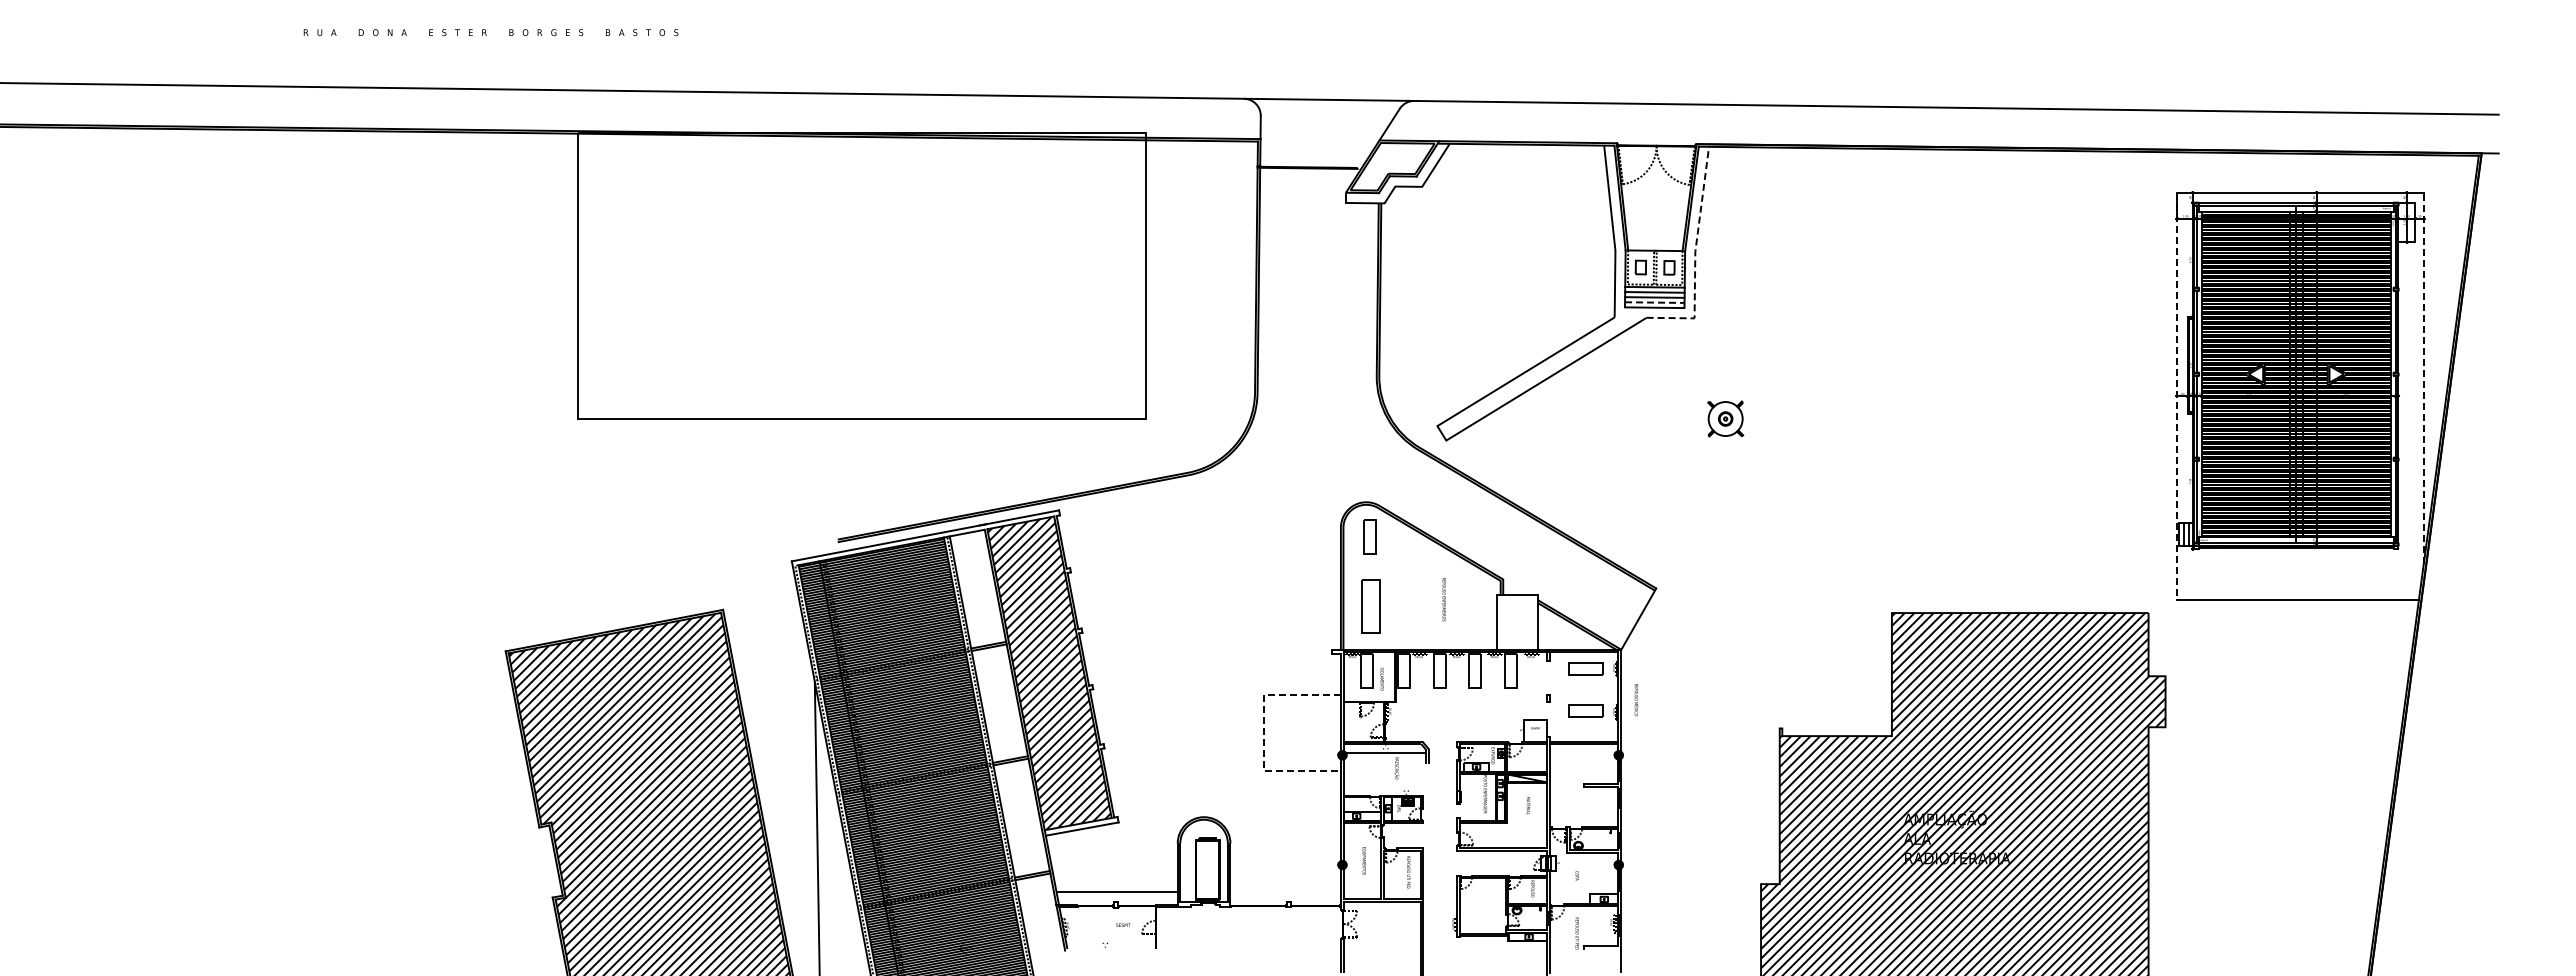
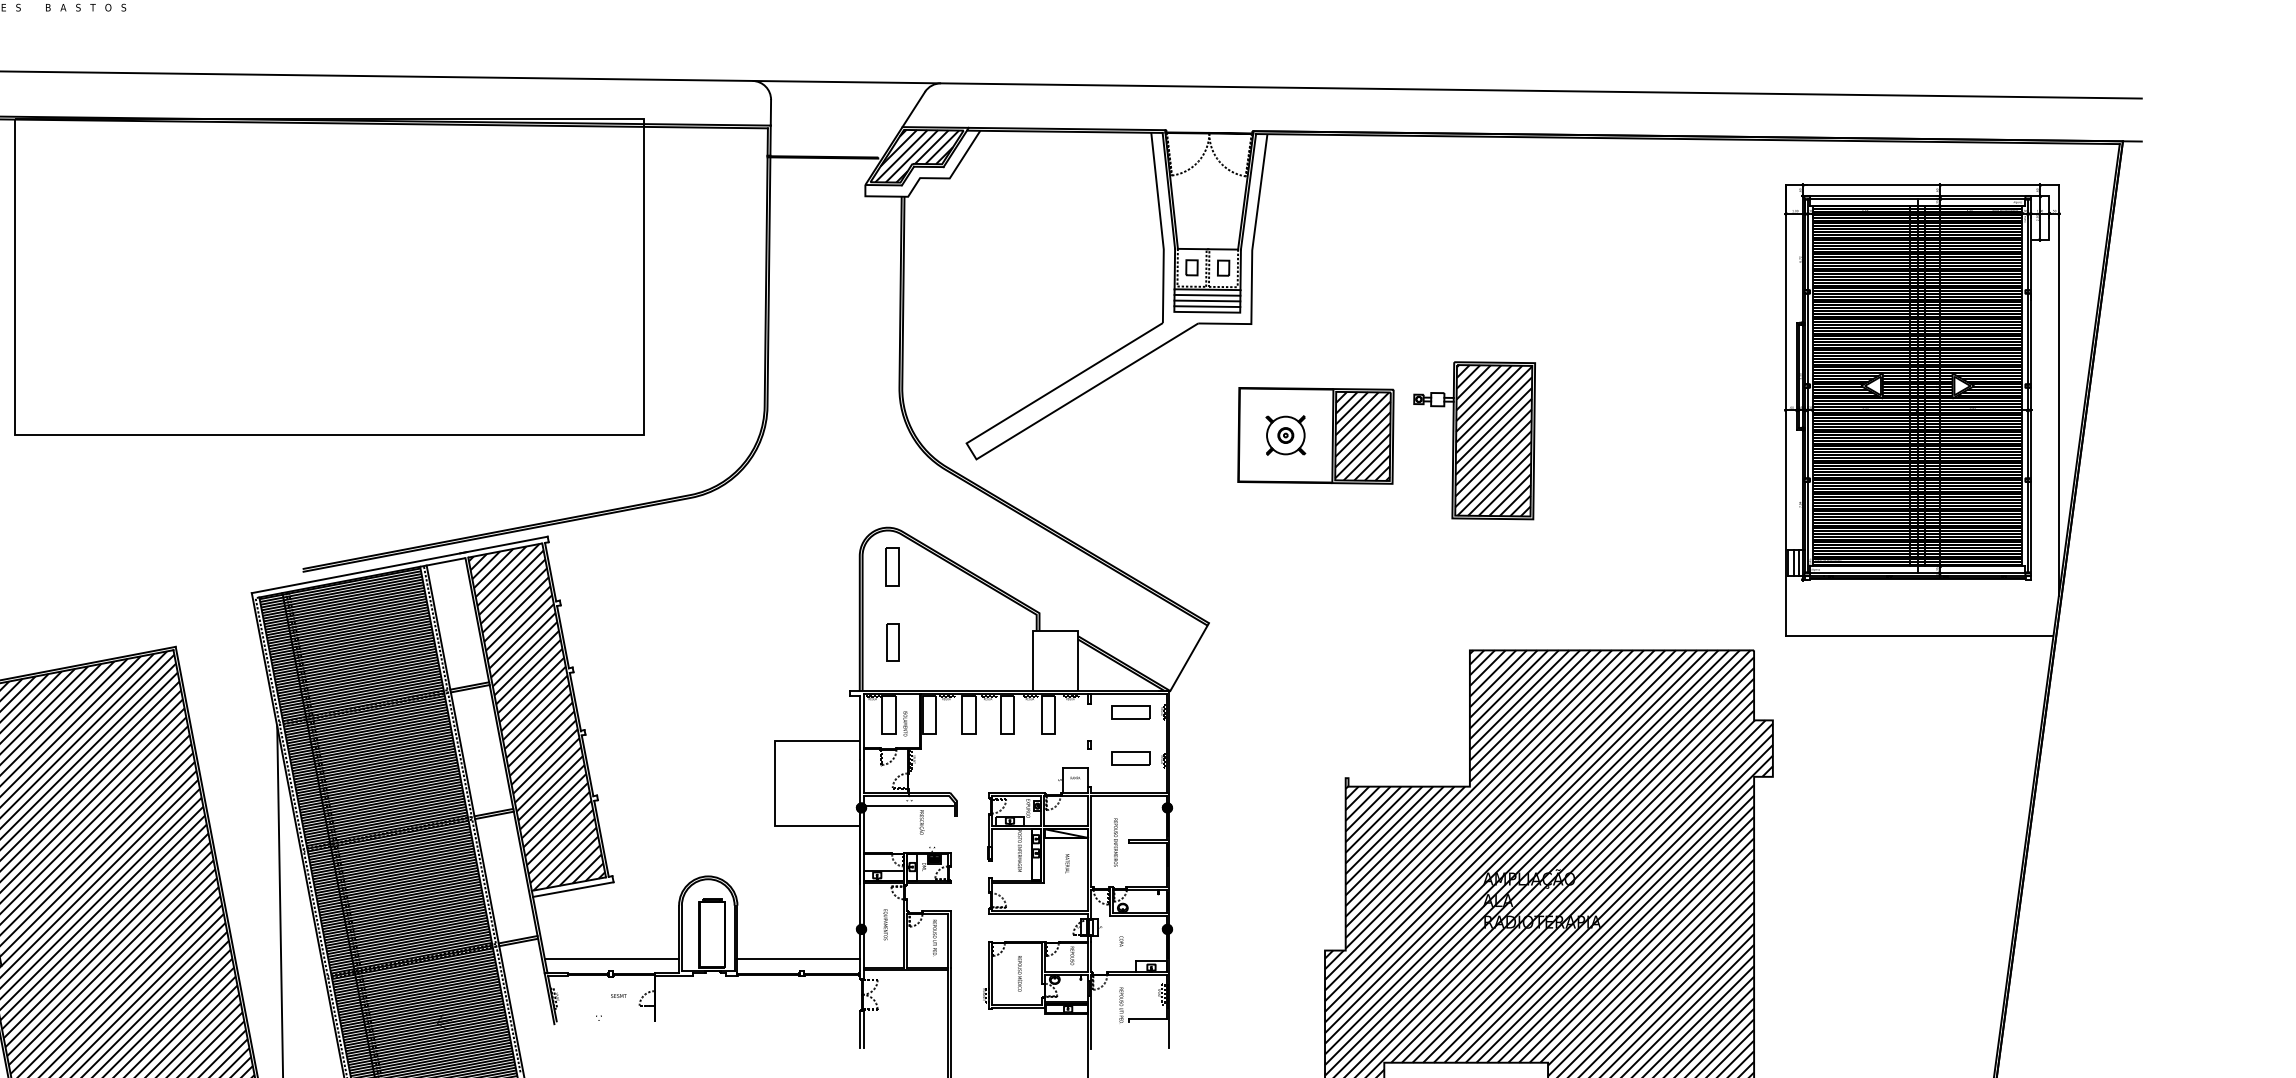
hatch: (1392, 166) -> (916, 155), added
line: (1695, 255) -> (1252, 254), dashed -> solid
line: (1654, 302) -> (1207, 306), dashed -> solid
line: (2423, 378) -> (2058, 390), dashed -> solid
line: (2177, 396) -> (1786, 410), dashed -> solid
part: (1816, 423) -> (1386, 440), added
text: (1443, 599) -> (1115, 842), moved
part: (1370, 605) -> (892, 642), size x0.62
text: (1636, 700) -> (1019, 974), moved
line: (1264, 733) -> (775, 783), dashed -> solid
line: (1285, 891) -> (798, 958), added

